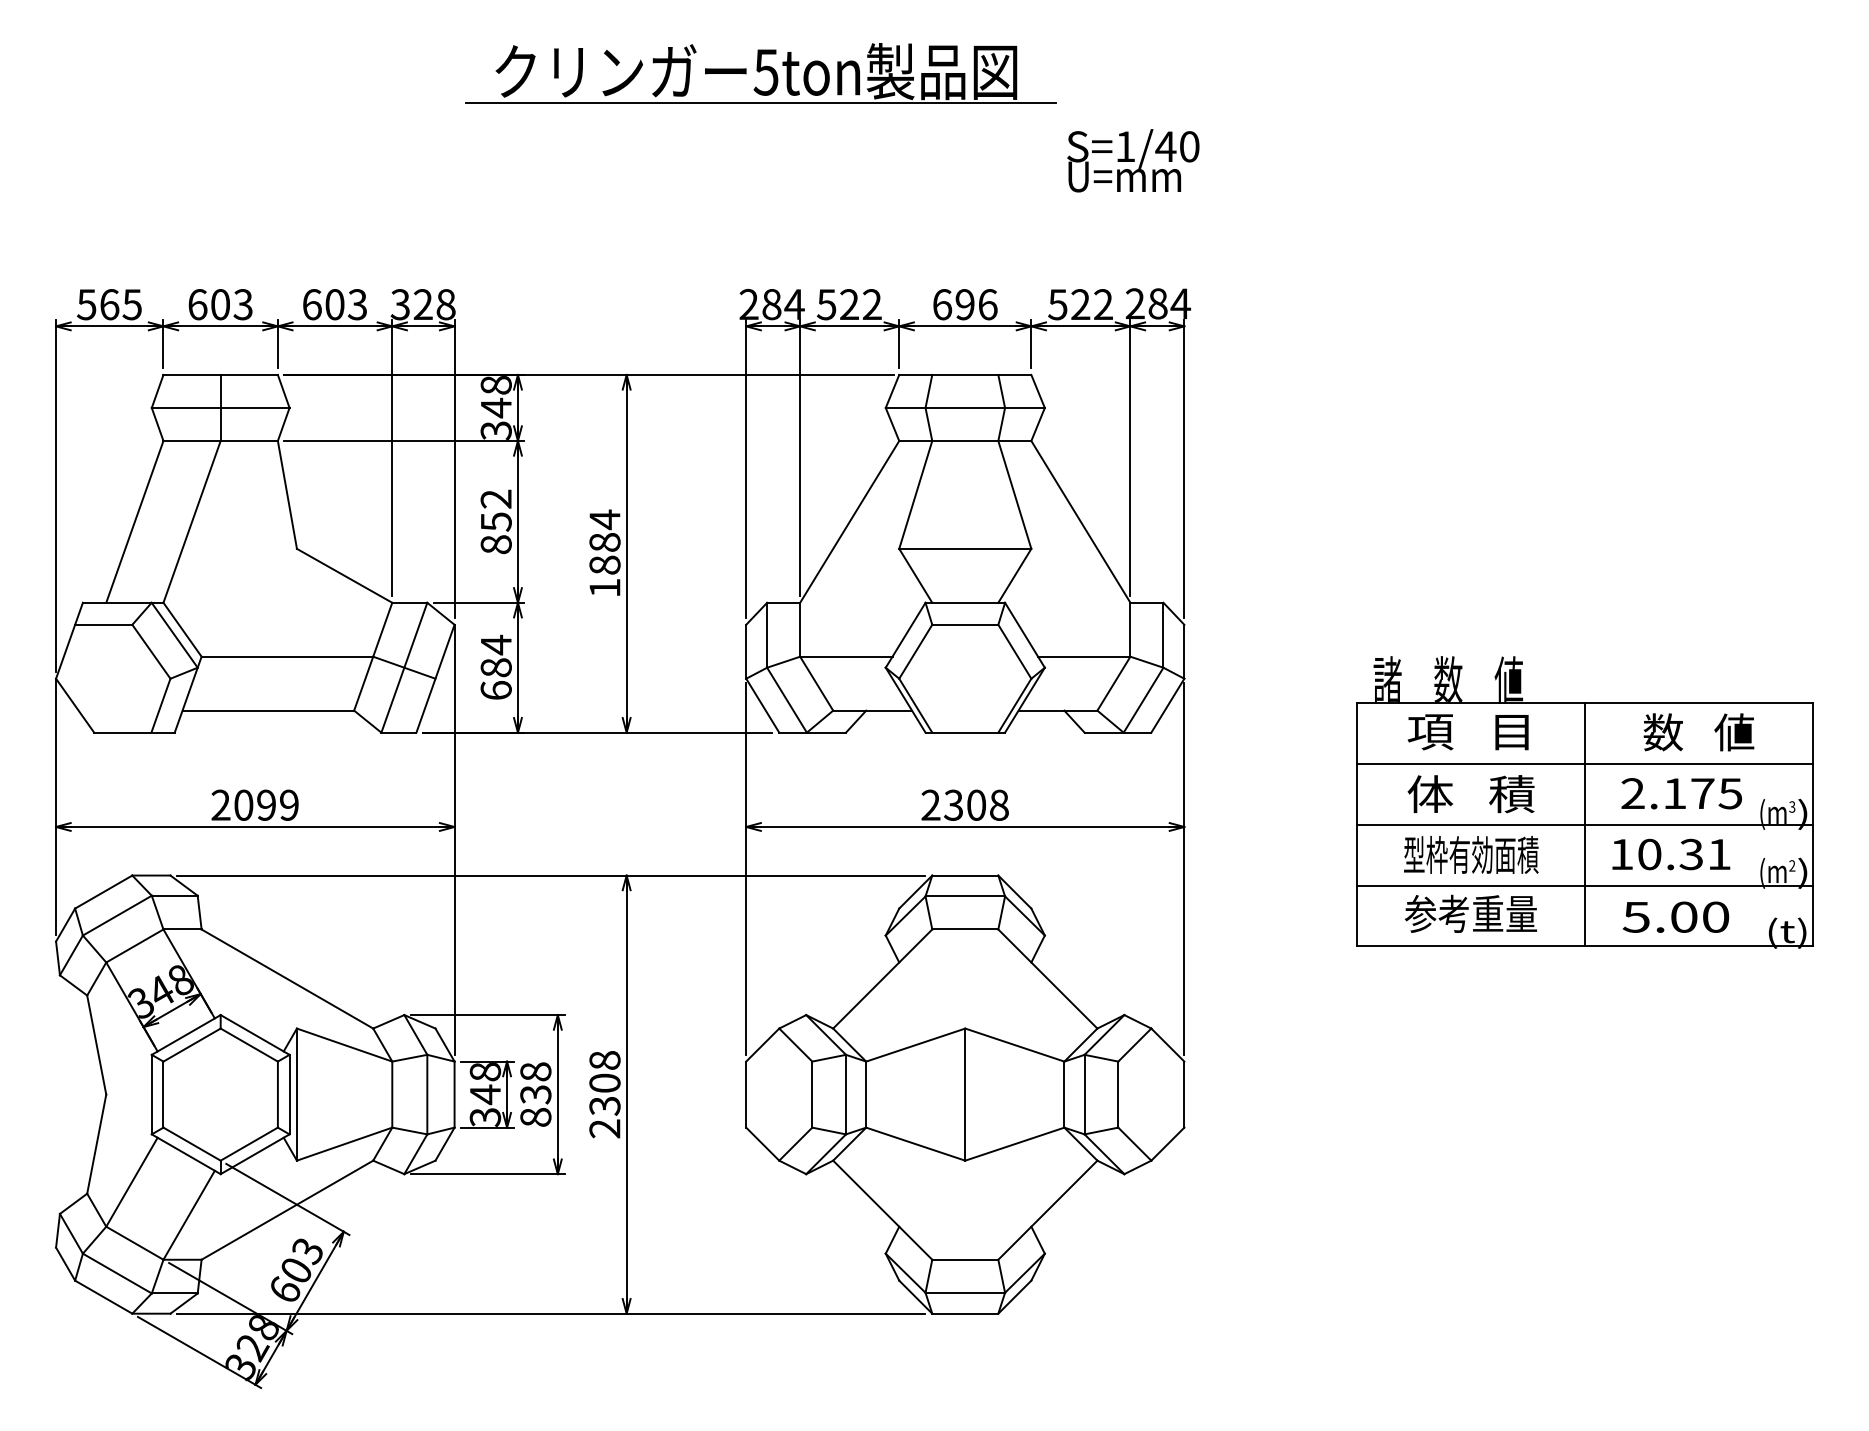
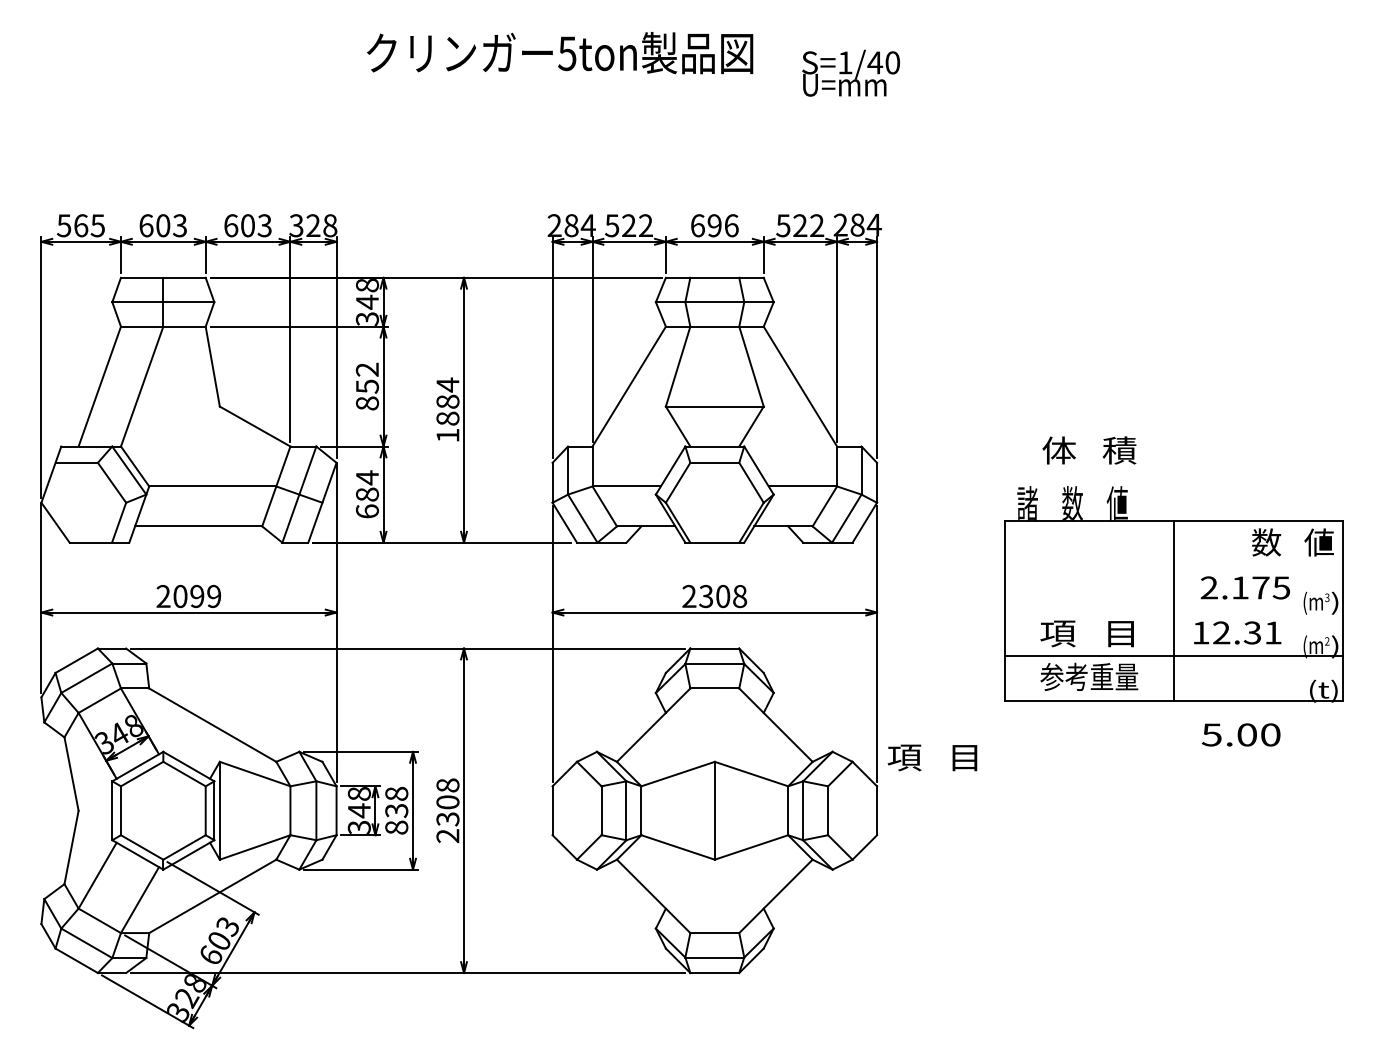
line: (761, 103) -> (563, 76), removed
text: (1133, 160) -> (851, 73), moved
text: (1467, 732) -> (931, 758), moved
text: (1698, 732) -> (1292, 542), moved
line: (1584, 764) -> (1173, 566), removed
text: (1470, 794) -> (1088, 450), moved
line: (1584, 824) -> (1173, 610), removed
text: (1471, 854) -> (1089, 632), 型枠有効面積 -> 項   目
text: (1649, 854) -> (1221, 632), 10.31 -> 12.31
text: (1675, 916) -> (1240, 734), moved

